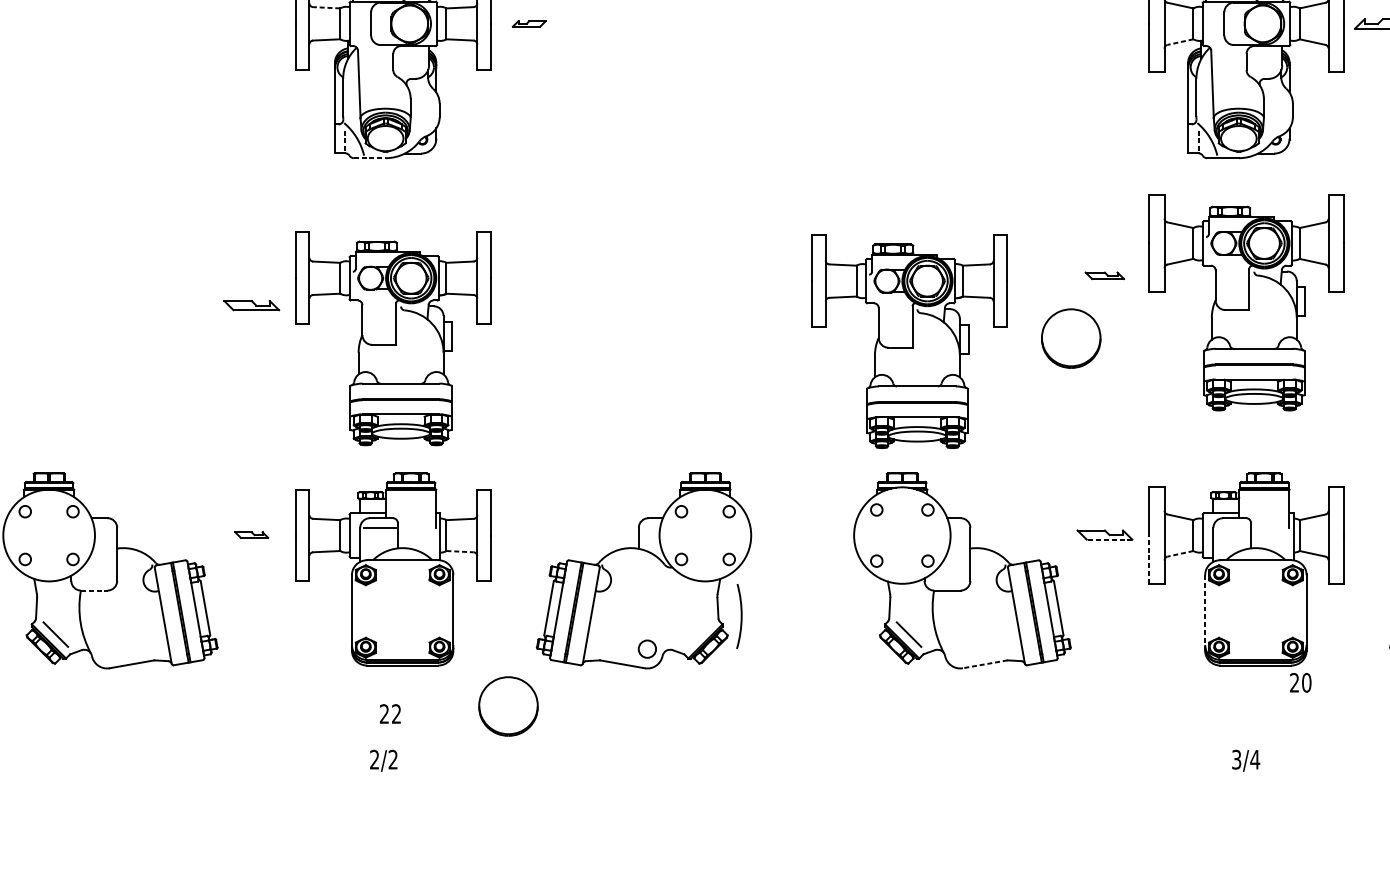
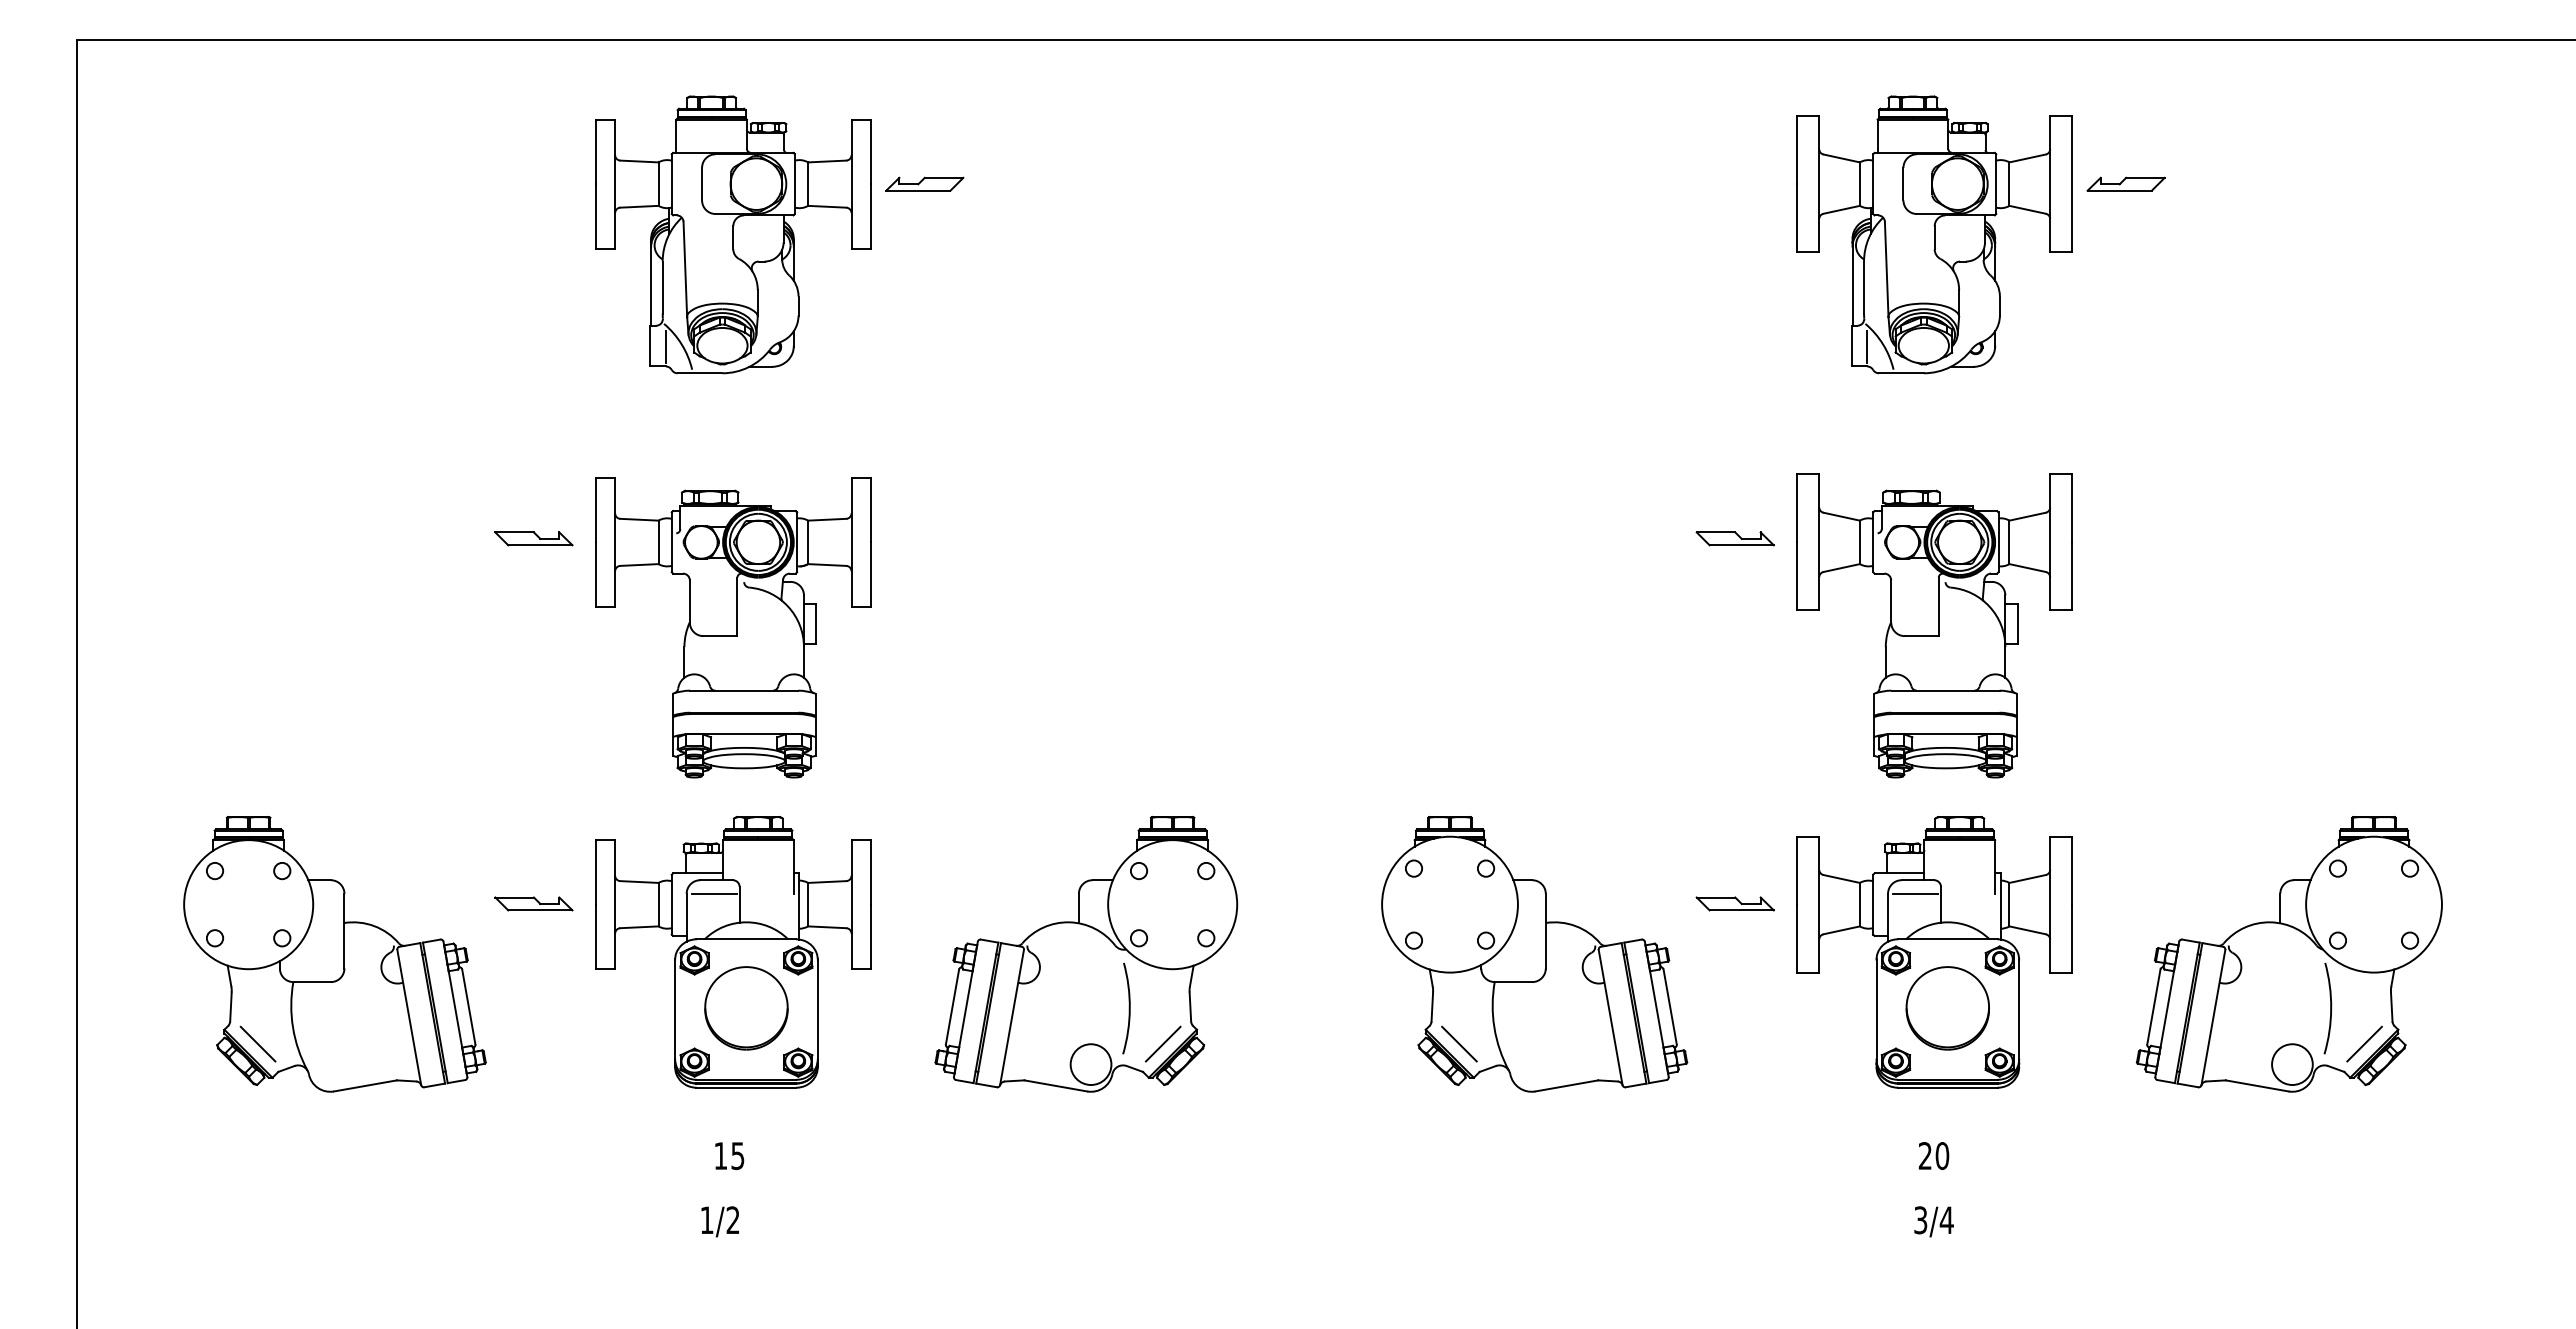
line: (326, 7) -> (638, 161), dashed -> solid
part: (529, 23) -> (924, 183), size x1.67
line: (1180, 41) -> (1841, 209), dashed -> solid
line: (345, 139) -> (665, 346), dashed -> solid
line: (1198, 139) -> (1867, 346), dashed -> solid
line: (370, 158) -> (700, 373), dashed -> solid
part: (1104, 275) -> (1734, 538), size x1.43
part: (1246, 302) -> (1934, 625), moved
part: (251, 305) -> (533, 538), moved
part: (1071, 338) -> (1947, 1008), moved
part: (909, 341) -> (1460, 631), removed
line: (1232, 527) -> (1915, 893), added
part: (251, 534) -> (533, 903), size x1.67
line: (1109, 539) -> (1741, 910), dashed -> solid
line: (460, 551) -> (827, 927), dashed -> solid
line: (1180, 553) -> (1841, 930), dashed -> solid
line: (1149, 559) -> (1797, 938), dashed -> solid
line: (94, 590) -> (312, 982), dashed -> solid
line: (1205, 612) -> (1876, 1012), dashed -> solid
arc: (740, 616) -> (1128, 1008), moved
line: (698, 634) -> (1162, 1043), added
circle: (647, 649) -> (1090, 1064), size x1.67
line: (985, 664) -> (1566, 1085), dashed -> solid
text: (1300, 682) -> (1933, 1155), moved
part: (508, 706) -> (746, 1008), moved
text: (390, 714) -> (729, 1156), 22 -> 15
text: (374, 759) -> (706, 1219), 2/2 -> 1/2

